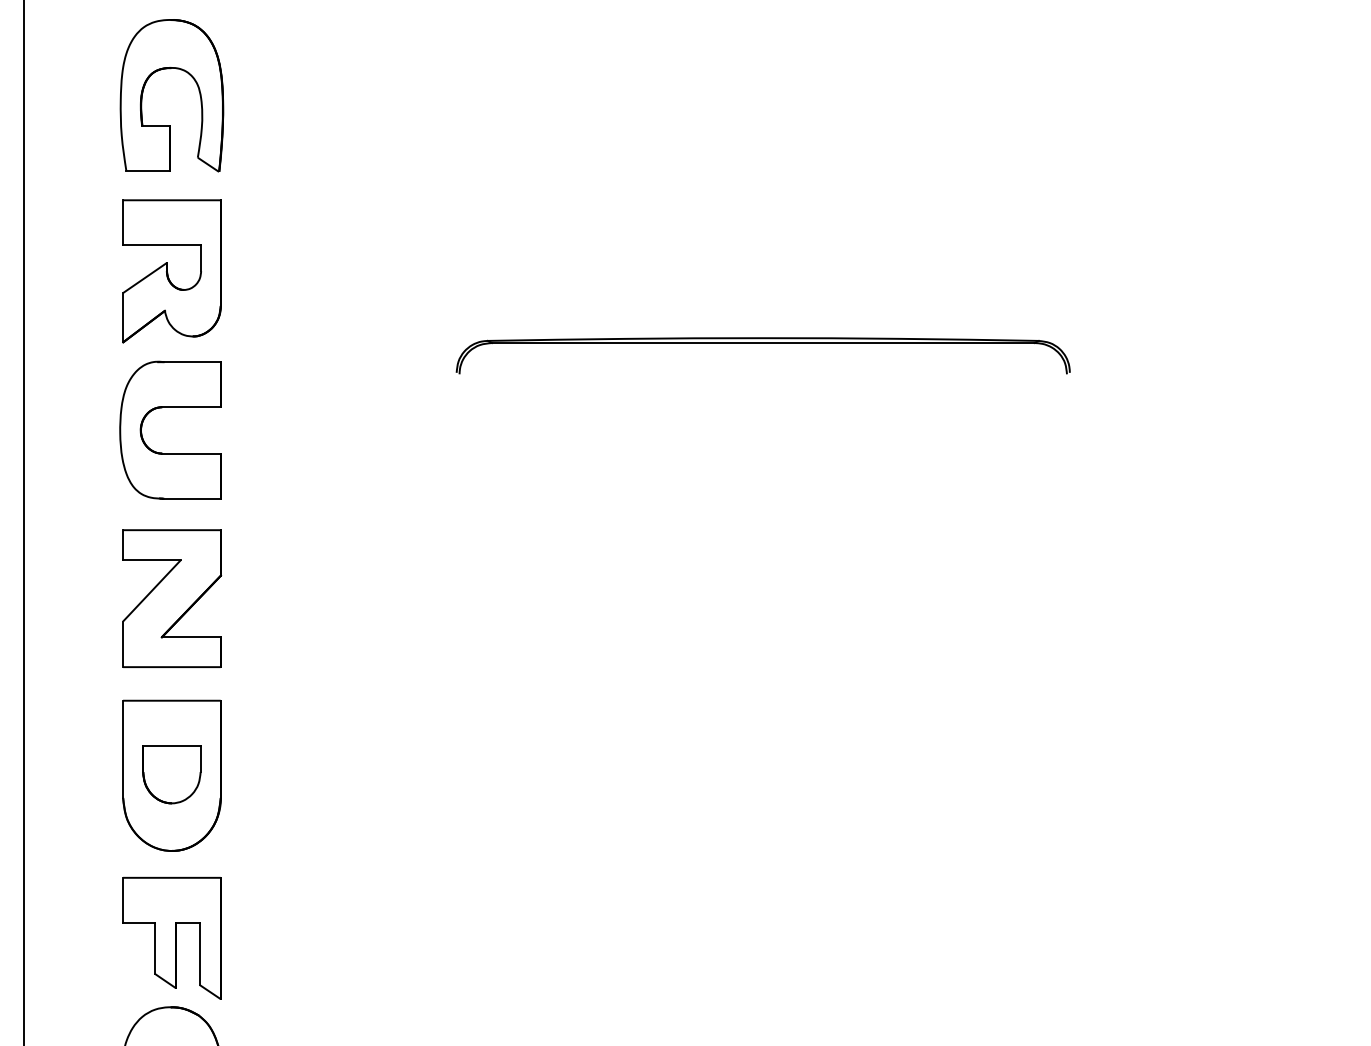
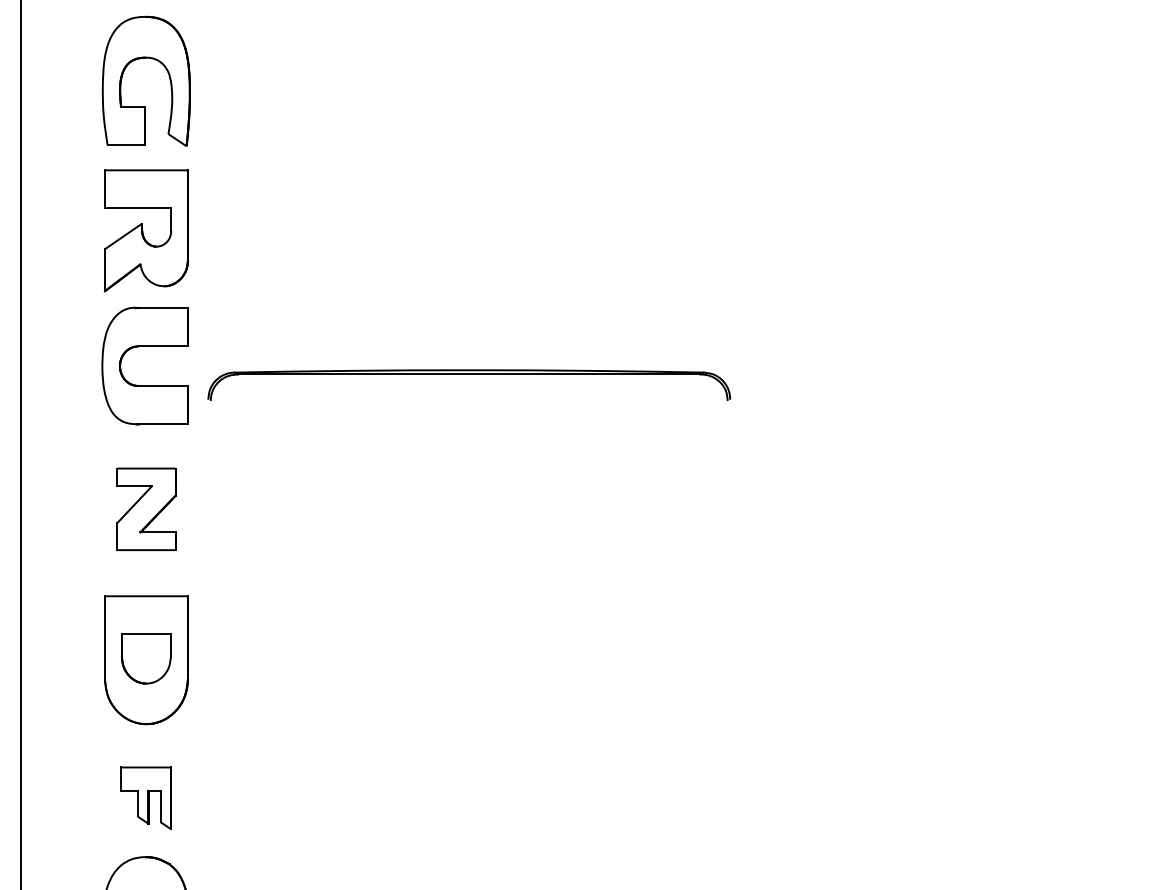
part: (762, 343) -> (468, 374), moved
part: (172, 598) -> (146, 509), size x0.7
part: (171, 937) -> (146, 797), size x0.6

